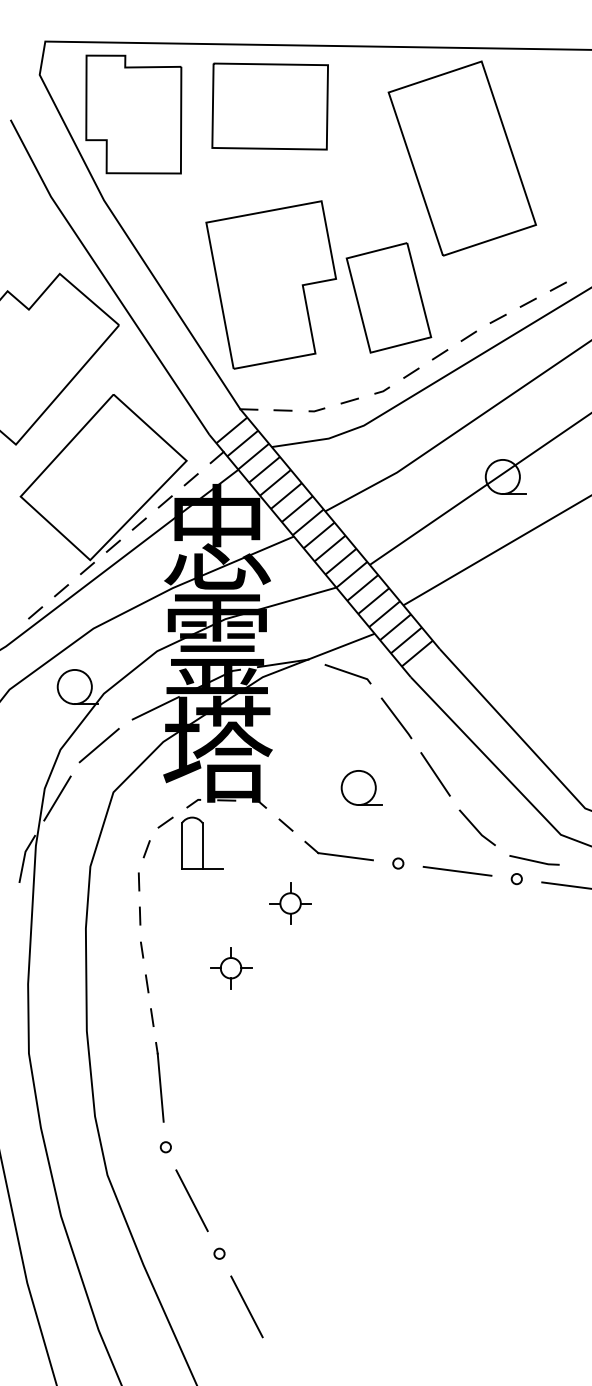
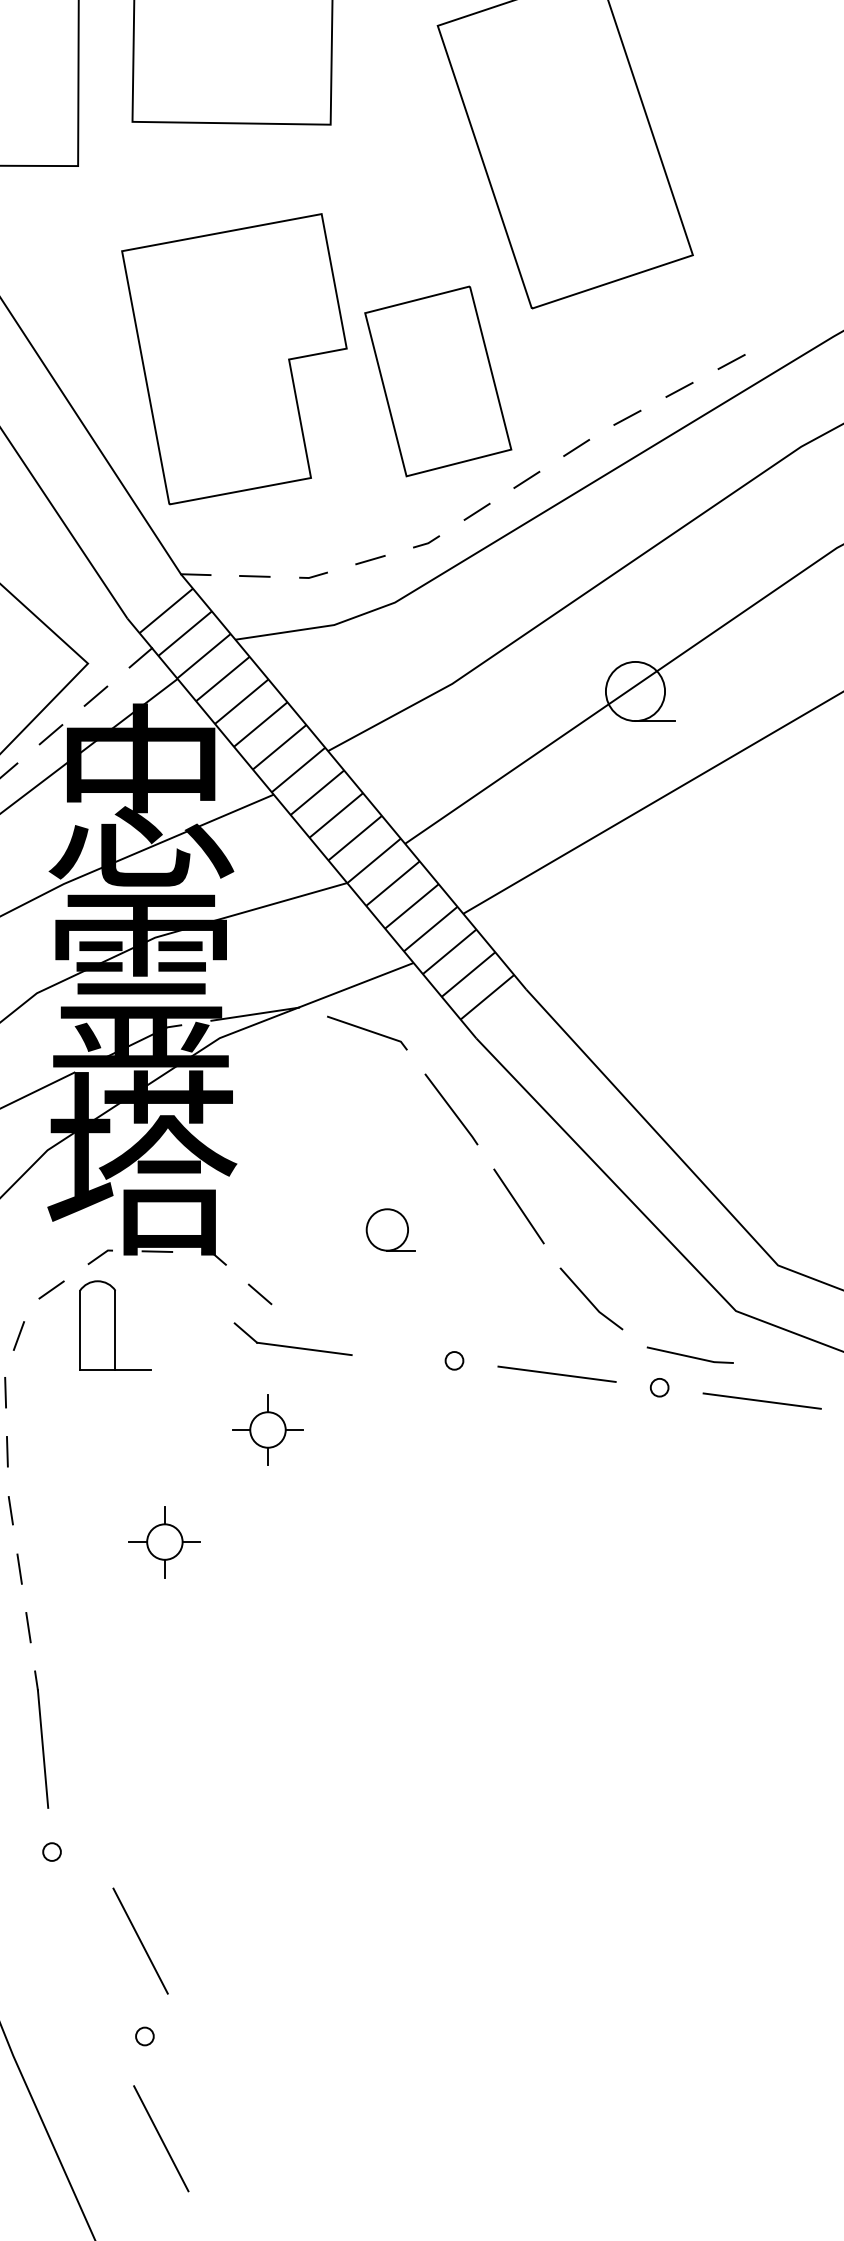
part: (361, 787) -> (390, 1229), size x0.7
part: (338, 850) -> (292, 1338), moved
line: (191, 1200) -> (139, 1940), moved
line: (246, 1306) -> (160, 2138), moved

